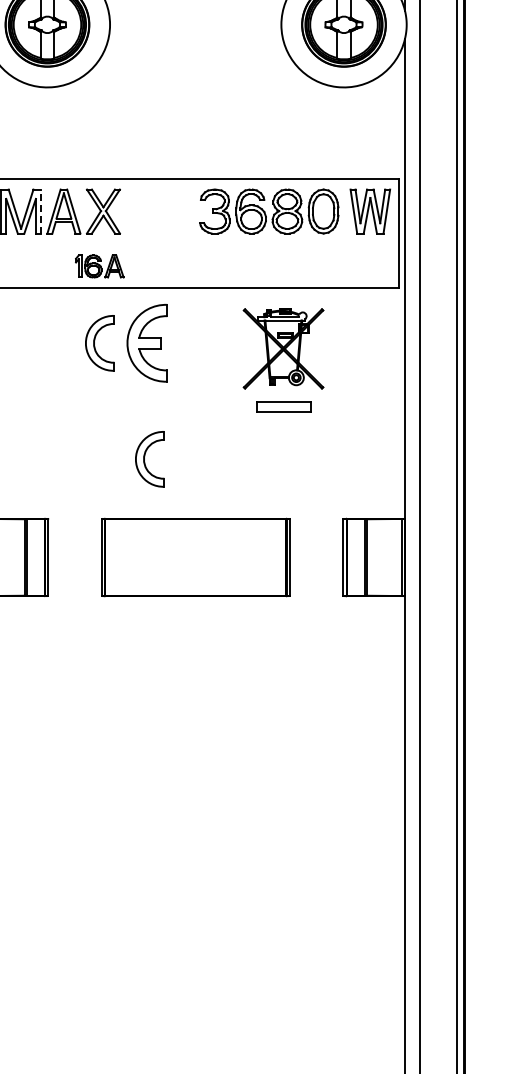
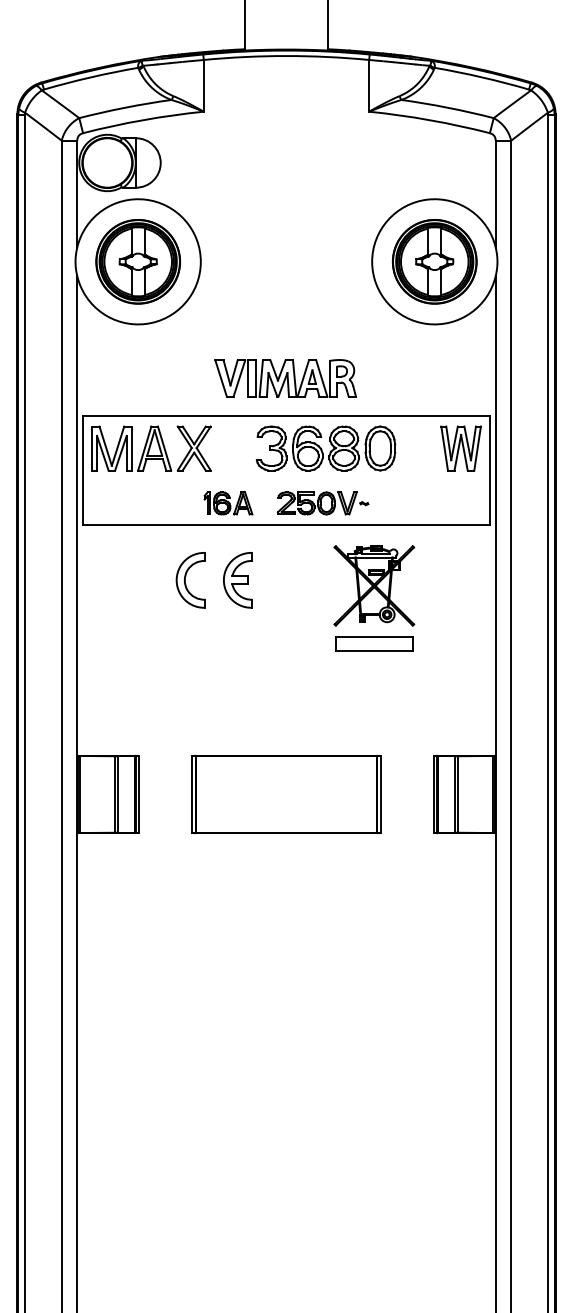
part: (194, 141) -> (285, 378), added
line: (40, 211) -> (131, 448), dashed -> solid
part: (268, 211) -> (325, 448), moved
part: (99, 266) -> (228, 503), moved
part: (232, 266) -> (323, 503), added
part: (146, 343) -> (237, 580), size x0.71
part: (283, 406) -> (374, 643), size x1.43
part: (149, 459) -> (240, 696), removed

